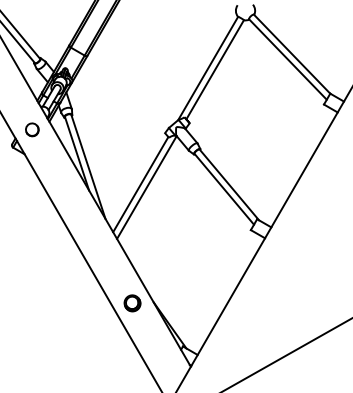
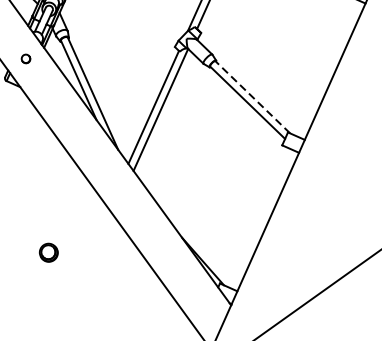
part: (32, 129) -> (26, 58), size x0.6
line: (229, 184) -> (252, 96), solid -> dashed
part: (132, 303) -> (48, 252), moved

